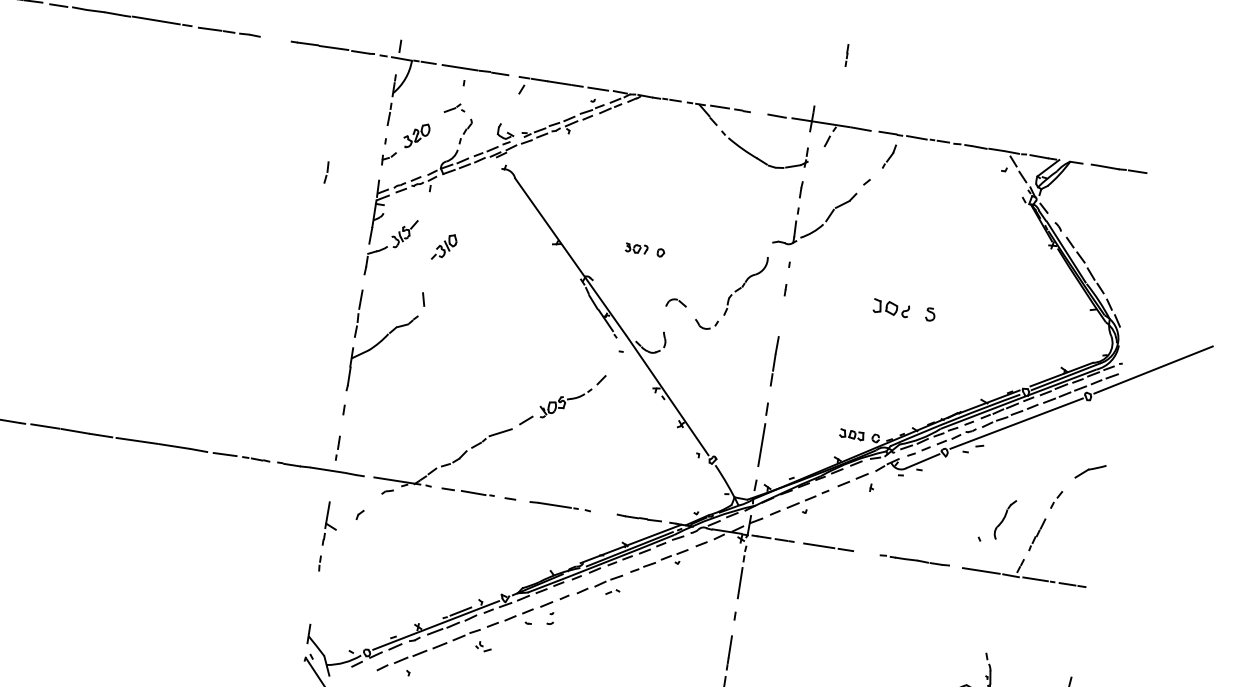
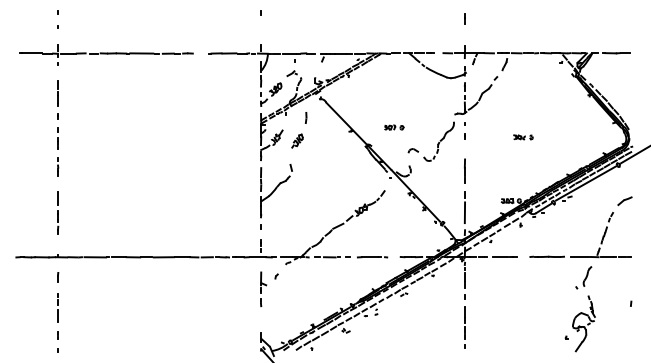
line: (846, 54) -> (464, 18), moved
part: (325, 171) -> (305, 117), moved
part: (904, 310) -> (523, 137), size x0.62
part: (996, 520) -> (583, 277), moved

